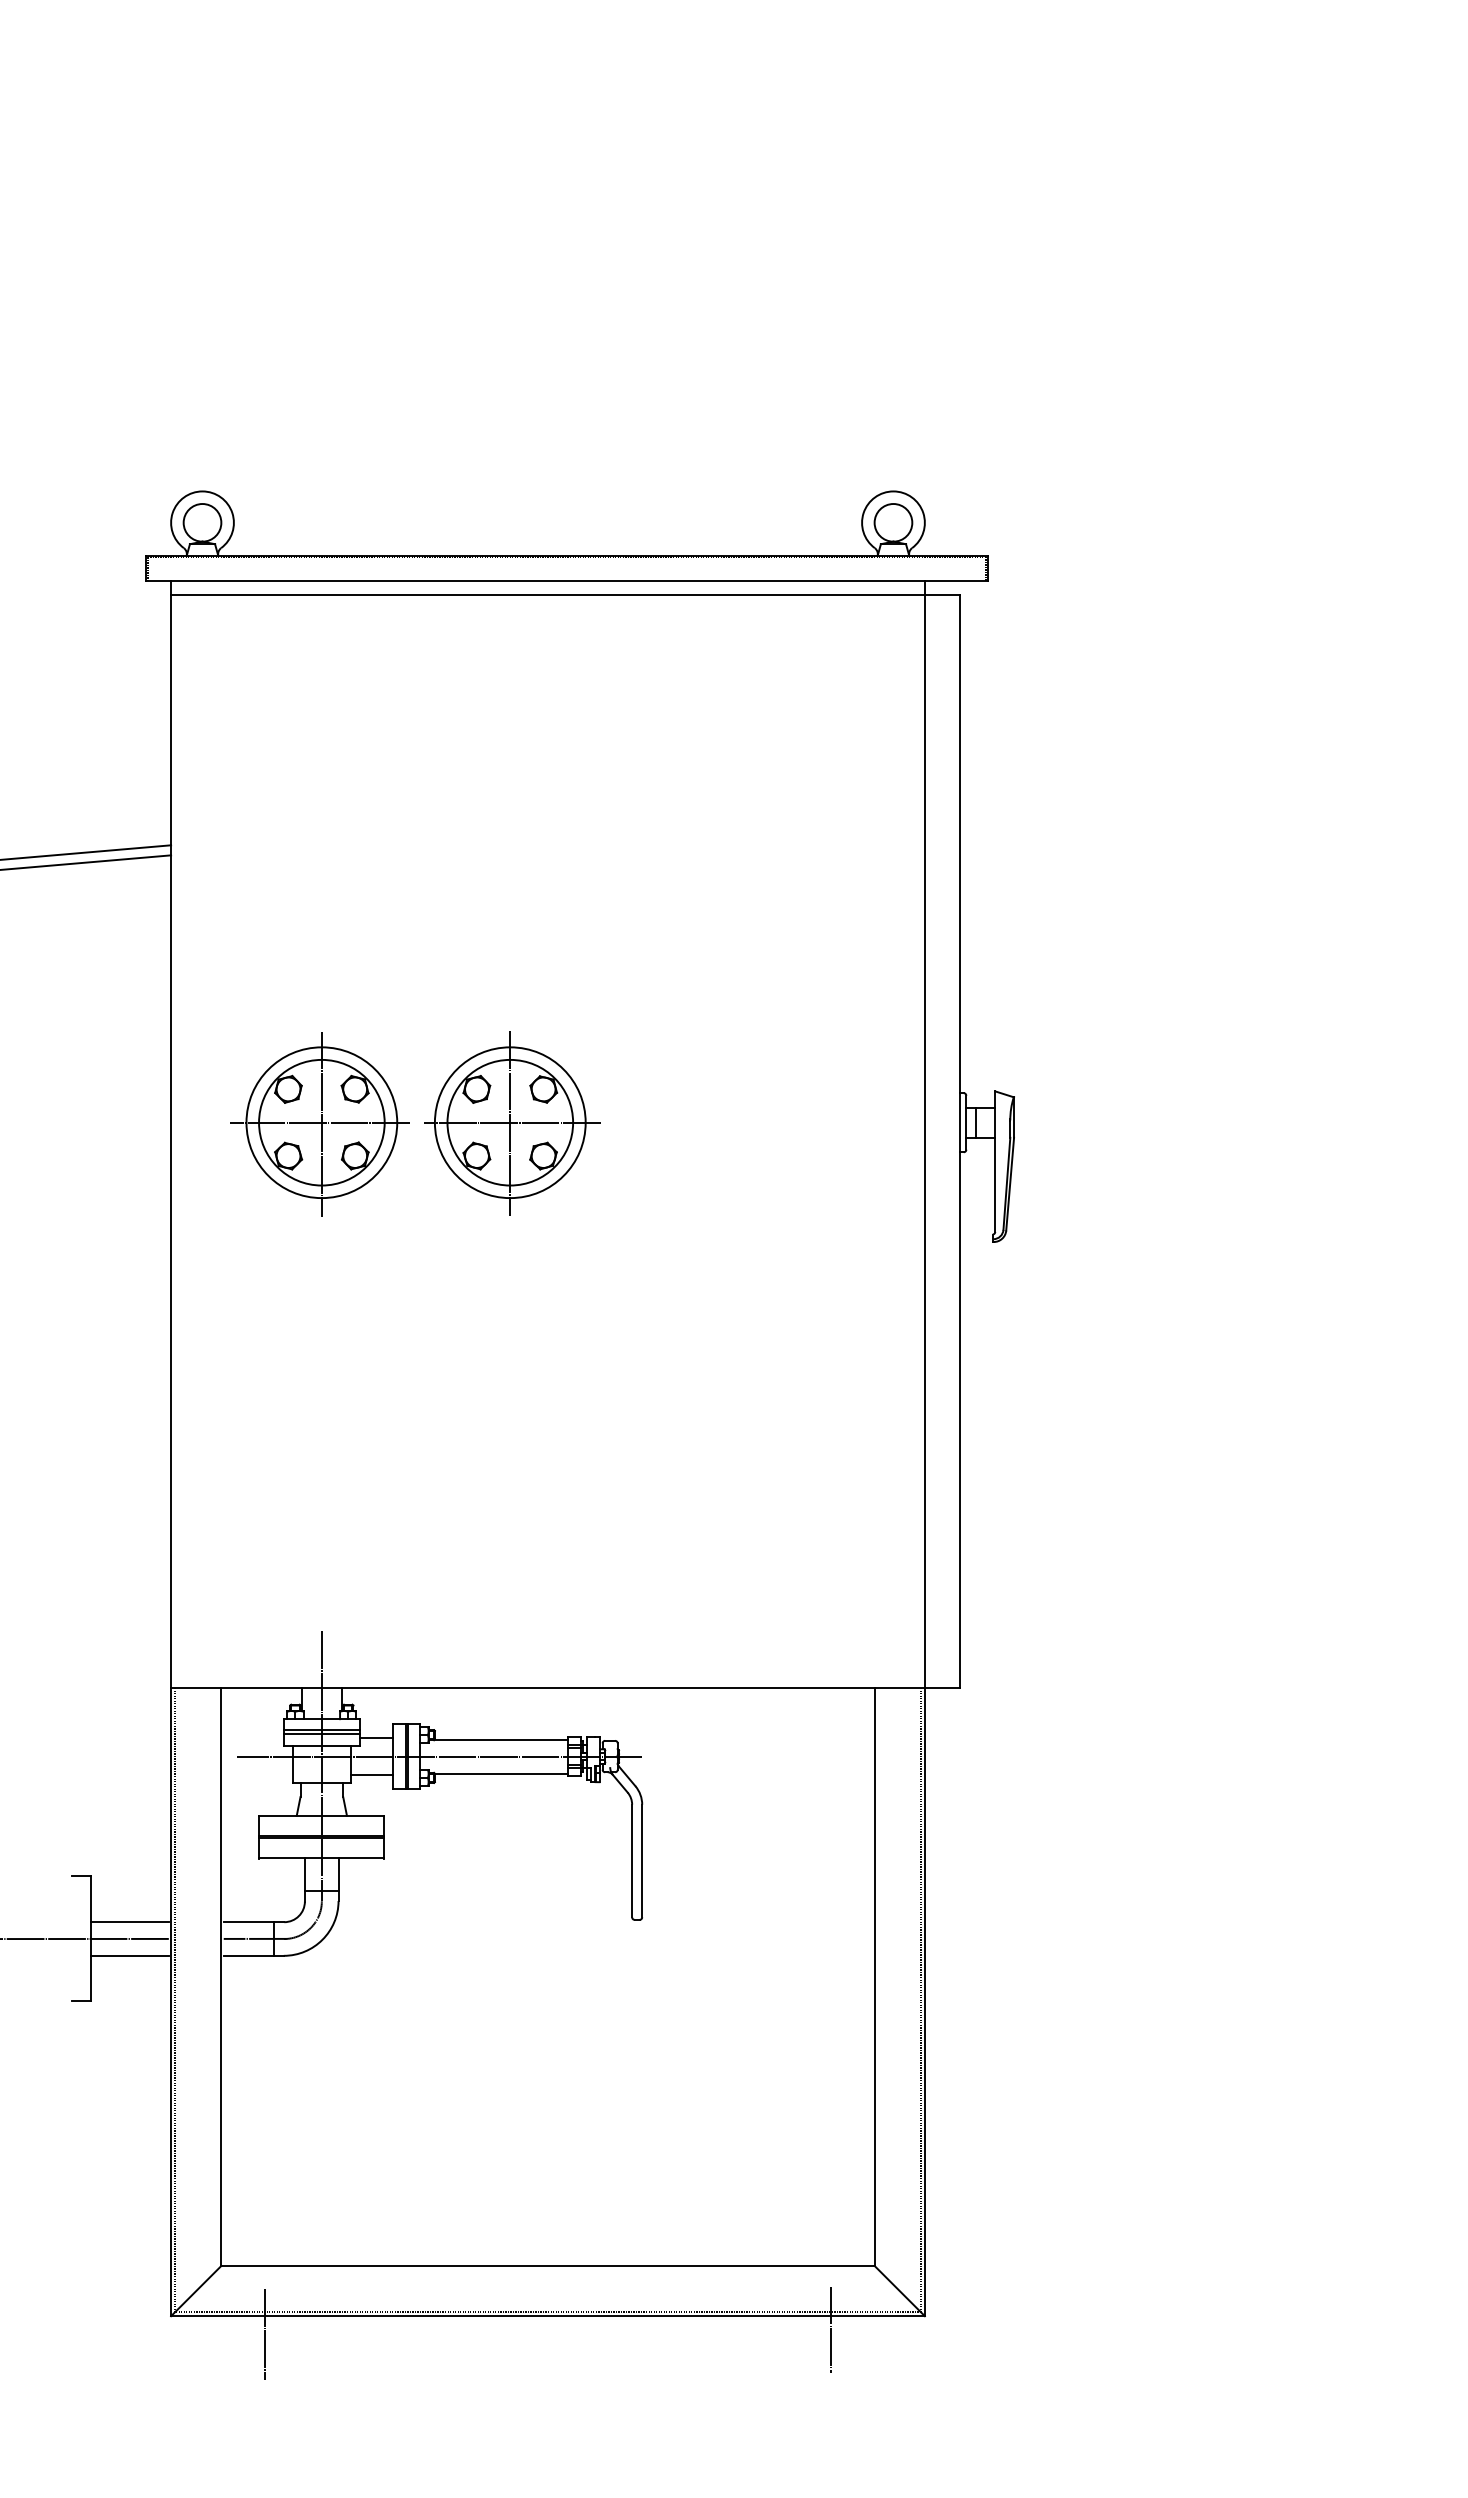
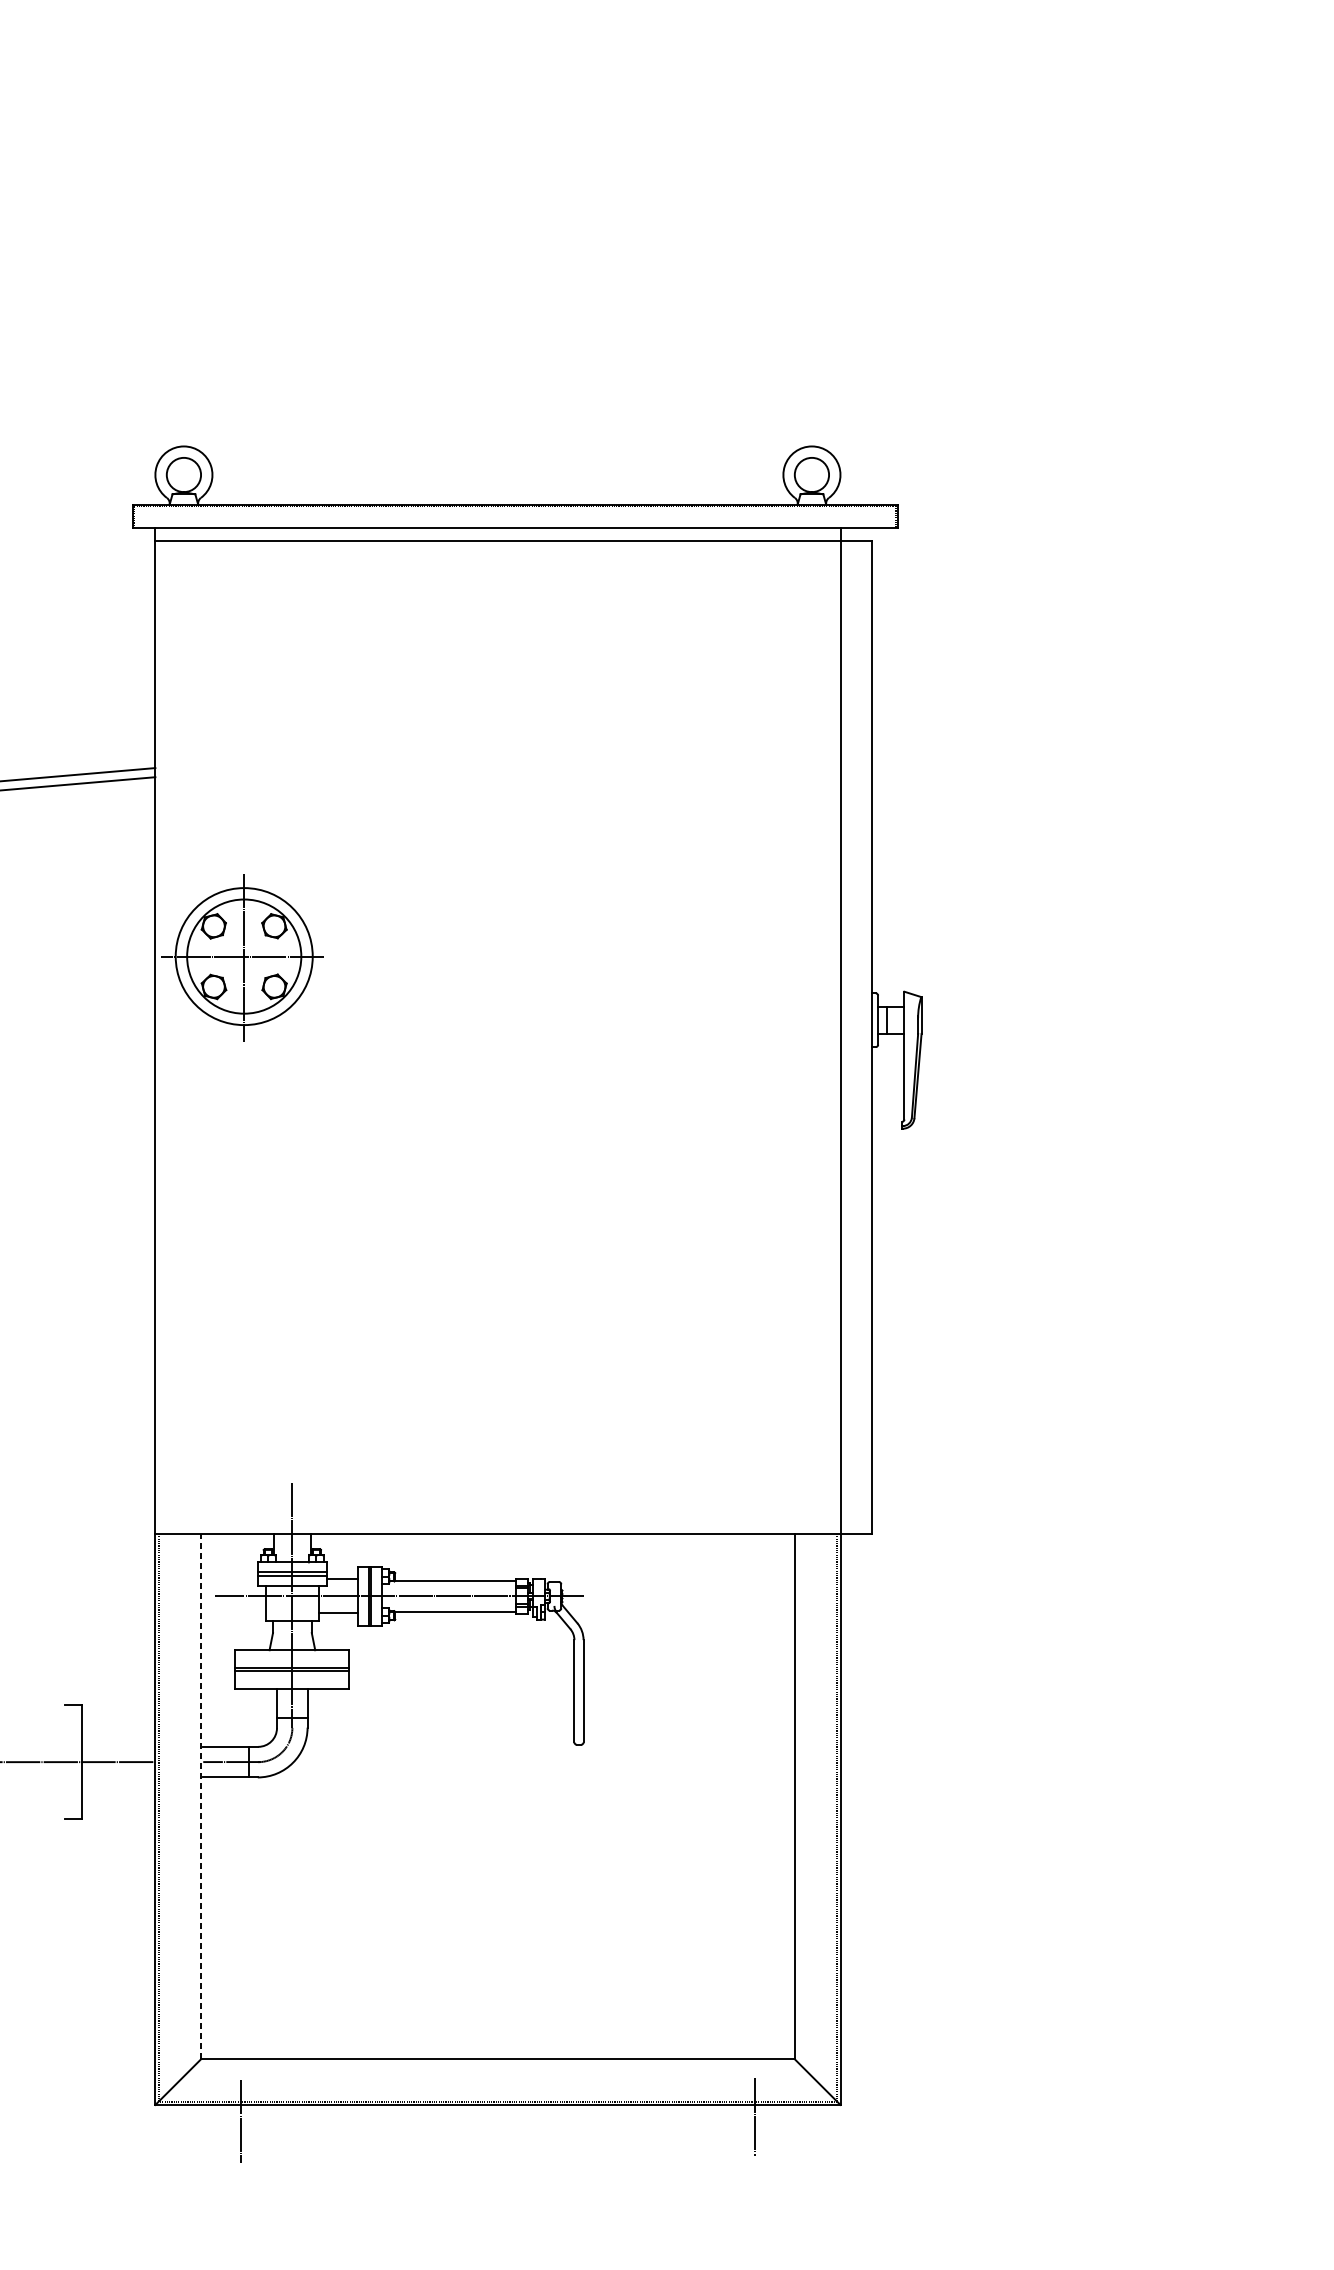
part: (512, 1123) -> (465, 1020), removed
part: (319, 1124) -> (242, 958), moved
line: (129, 1922) -> (117, 1747), removed
line: (129, 1955) -> (117, 1777), removed
line: (221, 1976) -> (201, 1796), solid -> dashed

